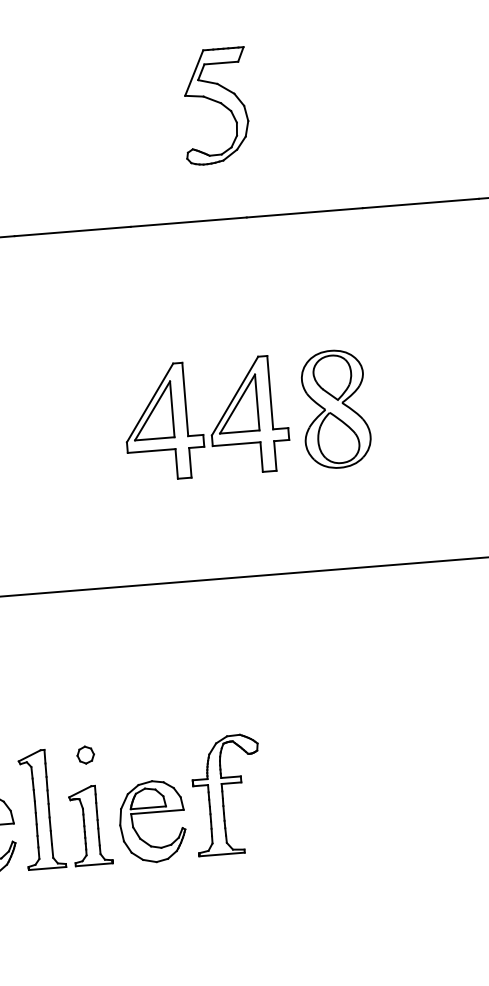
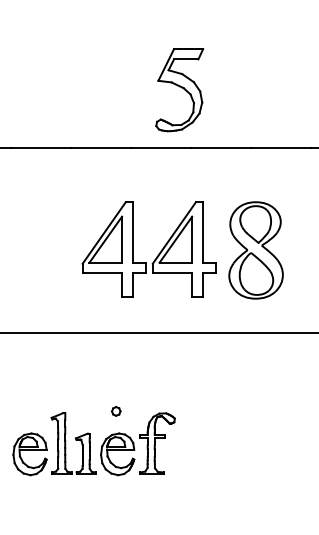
part: (215, 106) -> (179, 90), size x1.4
part: (246, 416) -> (182, 250), size x1.6
part: (86, 755) -> (116, 411), moved

